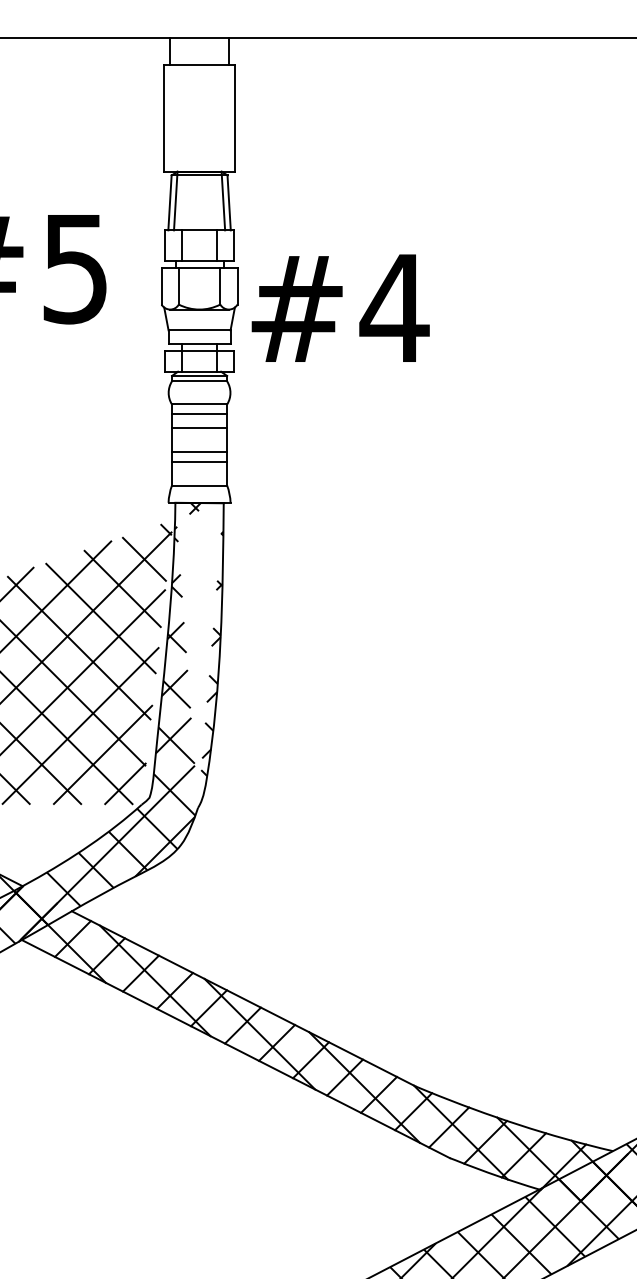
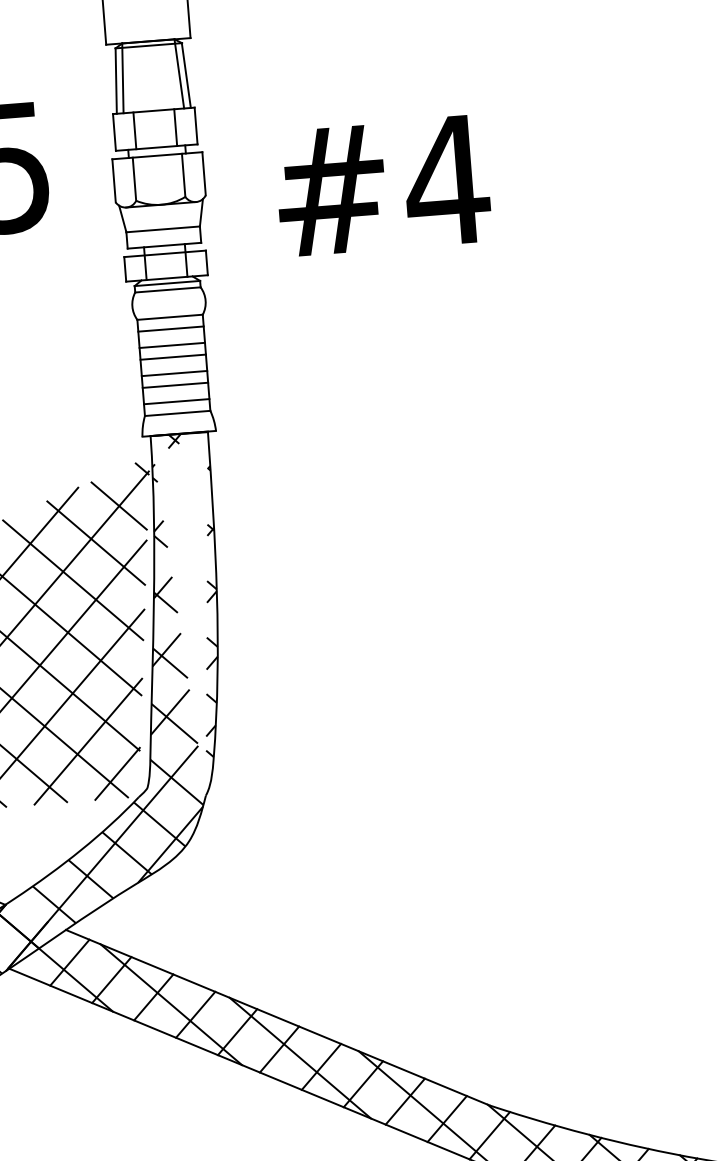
text: (340, 307) -> (382, 184), moved
line: (199, 438) -> (173, 357), added
line: (199, 475) -> (176, 401), added

